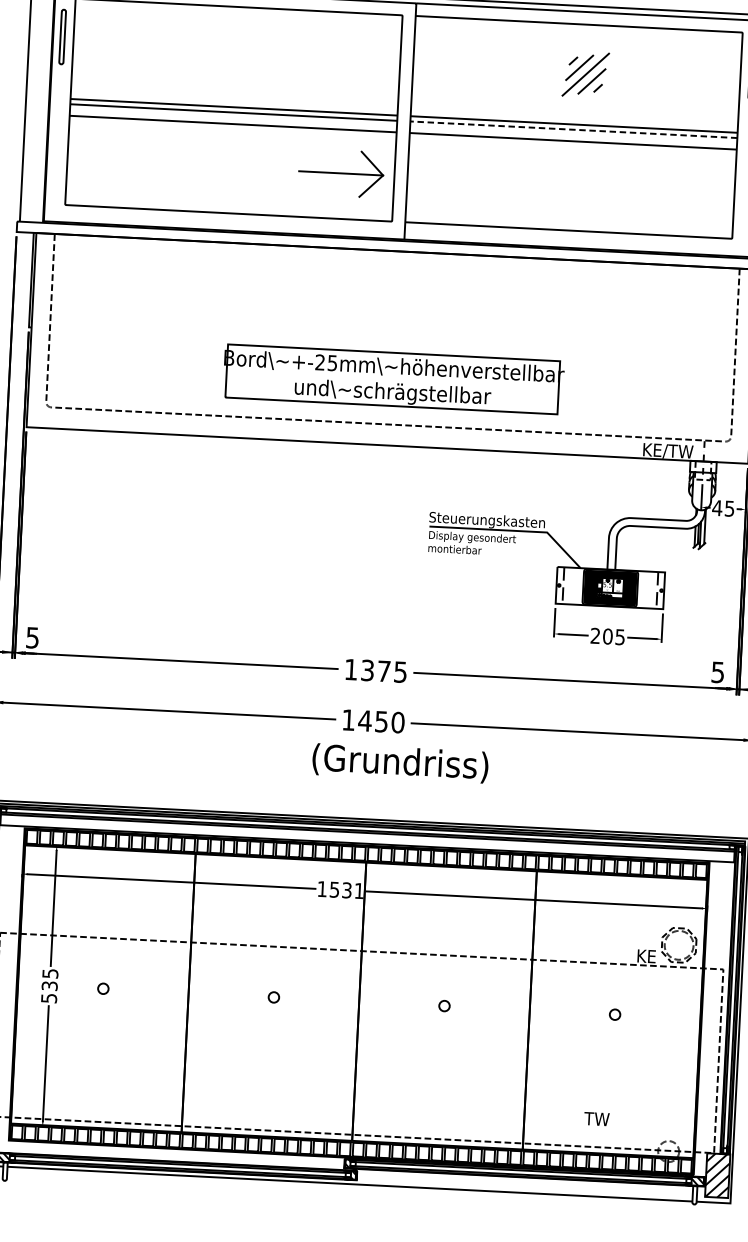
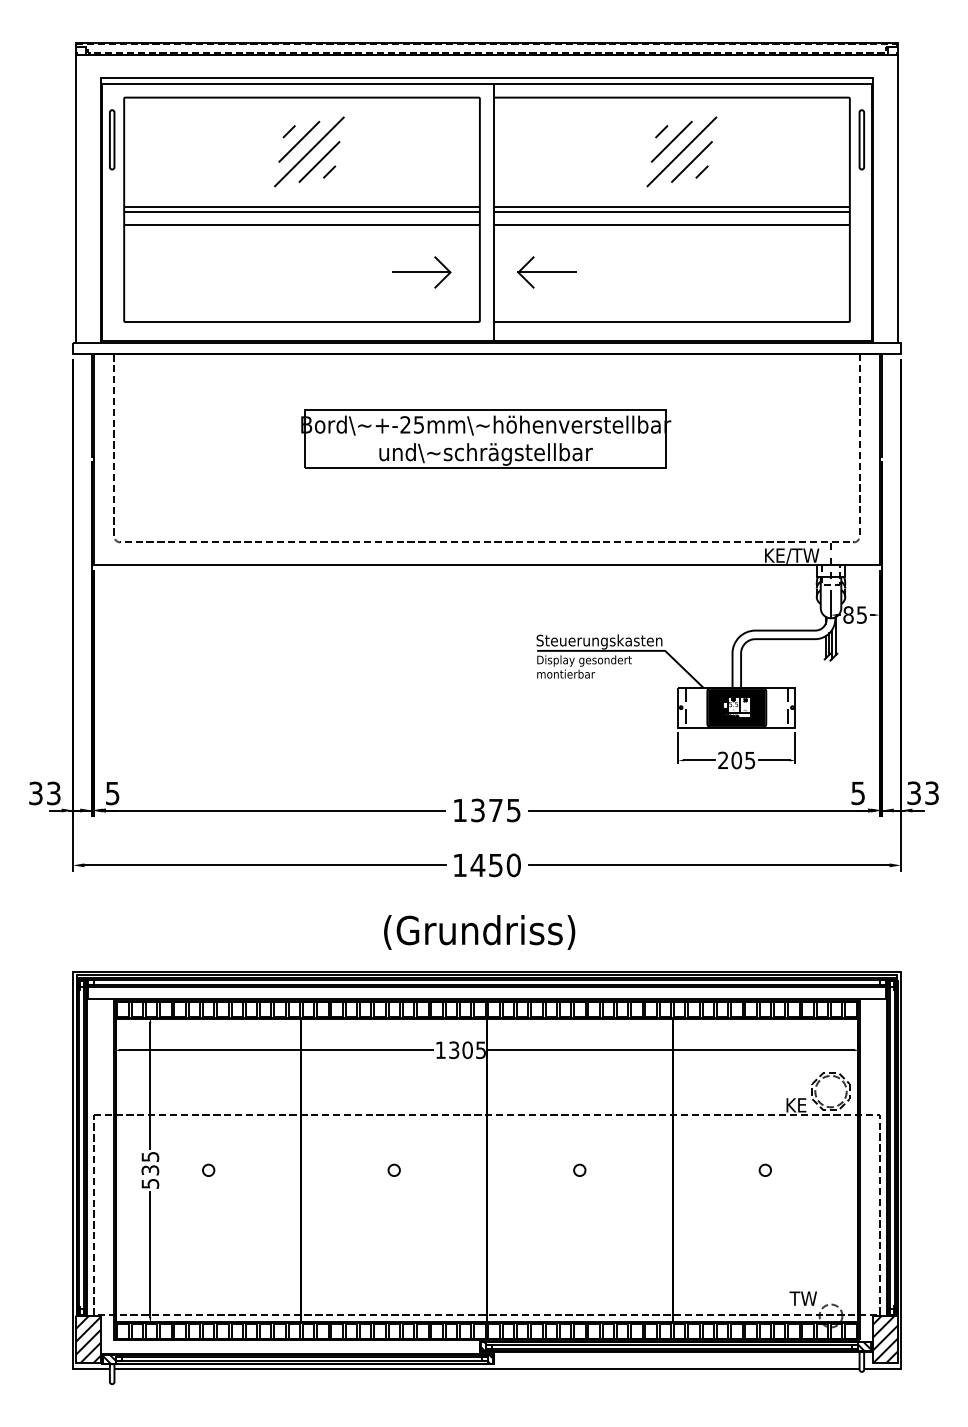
part: (243, 56) -> (309, 151), added
part: (585, 74) -> (681, 151), size x1.43
line: (574, 129) -> (672, 212), dashed -> solid
part: (340, 173) -> (421, 272), size x0.62
part: (455, 179) -> (546, 272), added
part: (393, 378) -> (486, 438), moved
text: (717, 507) -> (848, 614), 45 -> 85
text: (400, 763) -> (479, 932), moved
text: (346, 890) -> (467, 1050), 1531 -> 1305
text: (596, 1118) -> (802, 1298), moved

